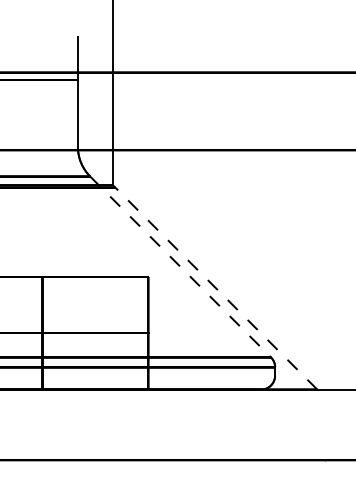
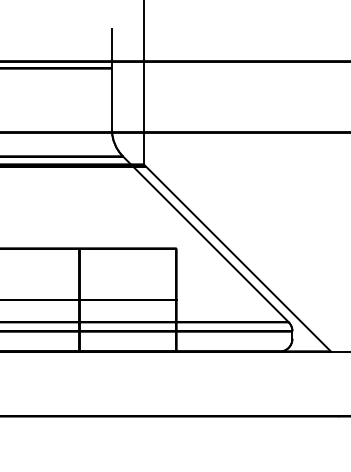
line: (180, 267) -> (205, 239), dashed -> solid
line: (215, 286) -> (237, 257), dashed -> solid

